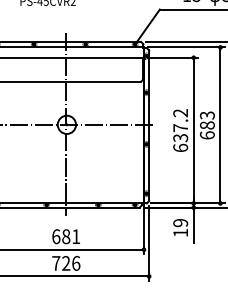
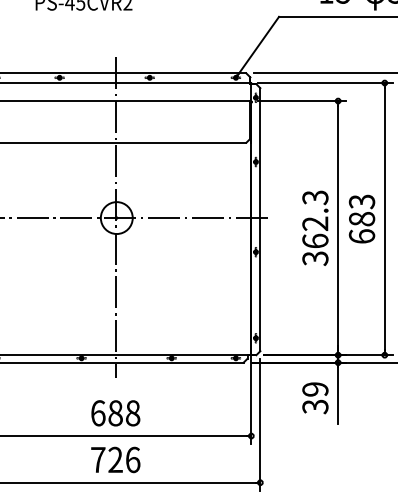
text: (180, 130) -> (315, 227), 637.2 -> 362.3
text: (180, 233) -> (315, 407), 19 -> 39
text: (76, 236) -> (133, 412), 681 -> 688

